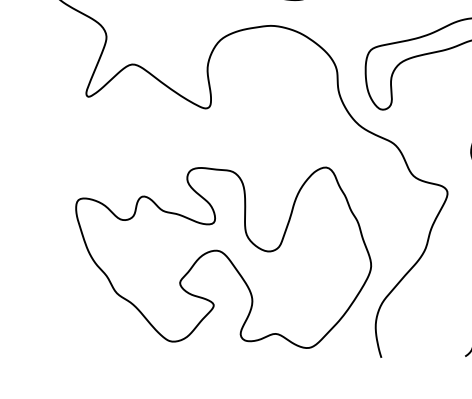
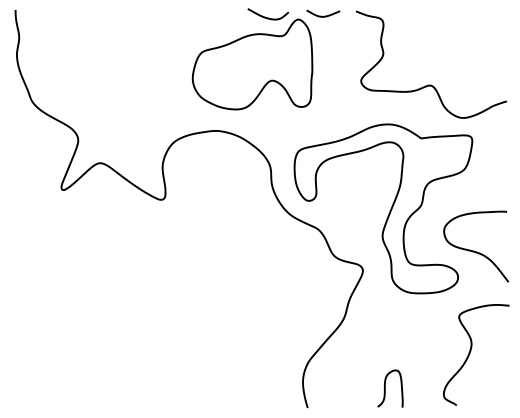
part: (224, 257) -> (176, 324), removed

